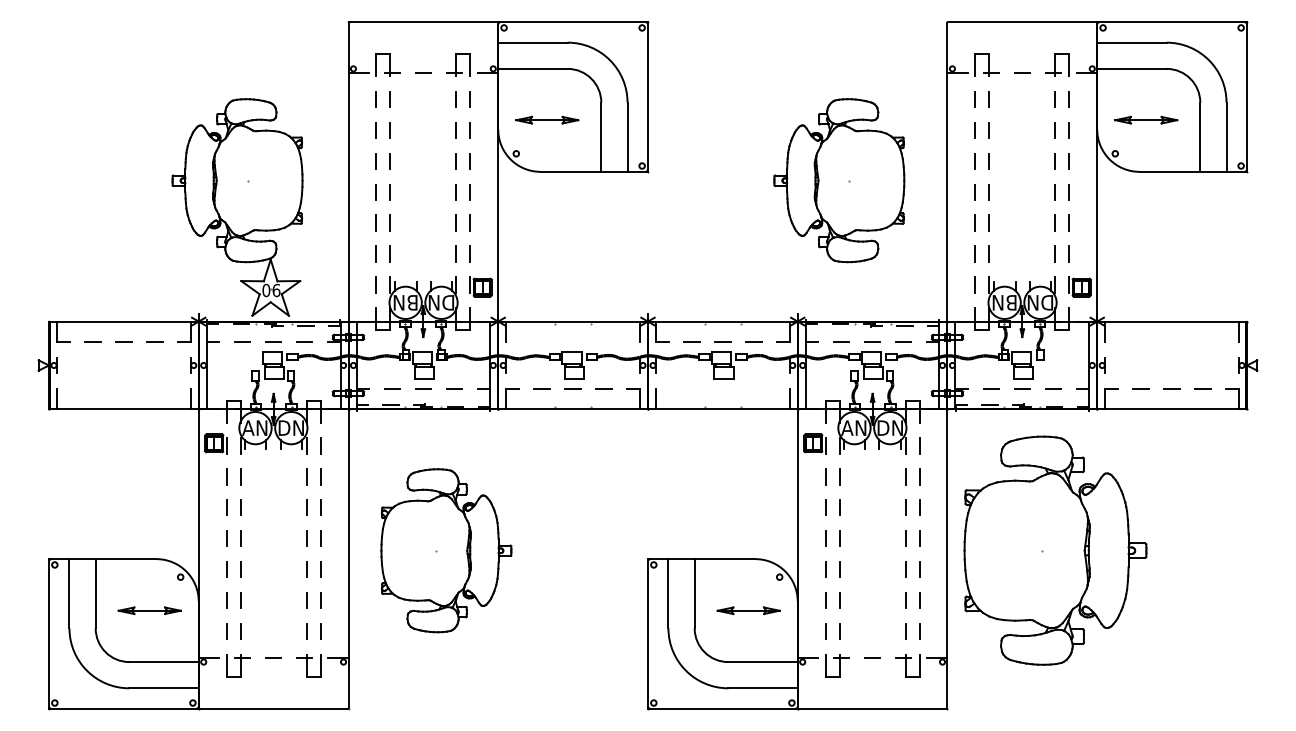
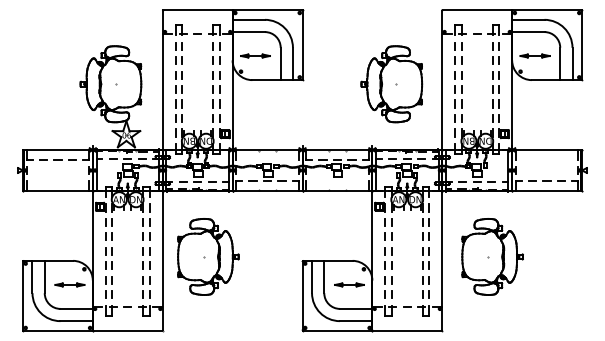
part: (1055, 549) -> (492, 256), size x0.71

